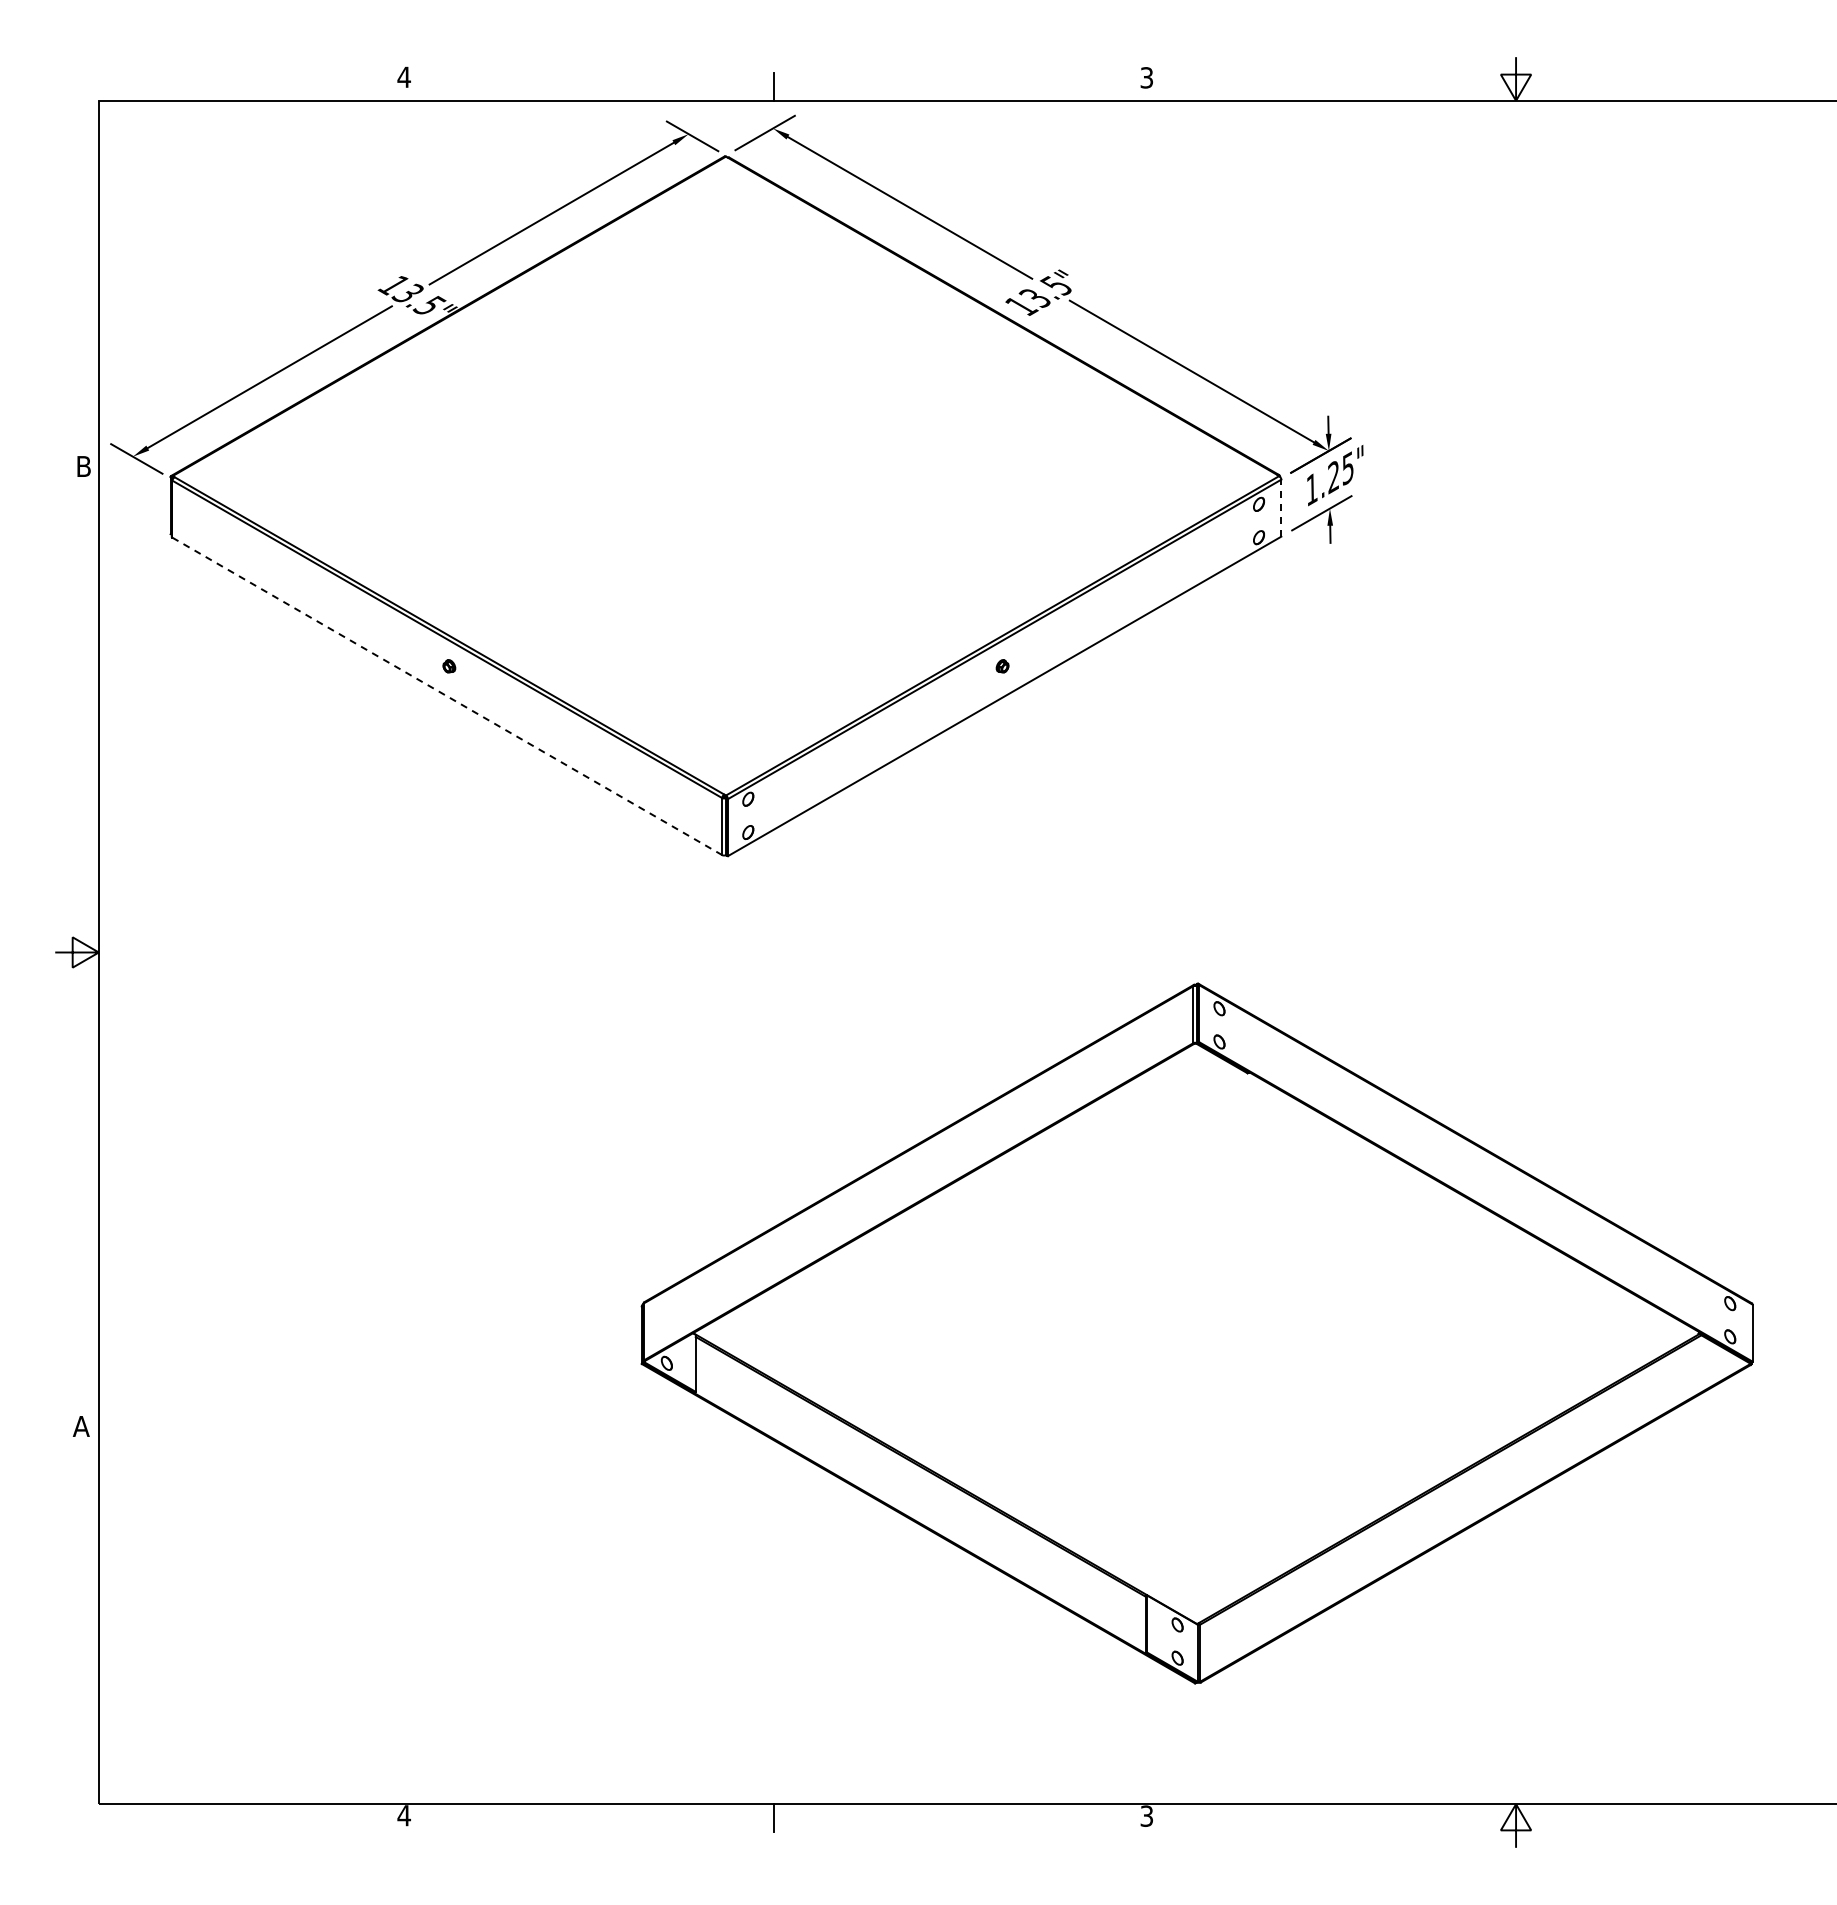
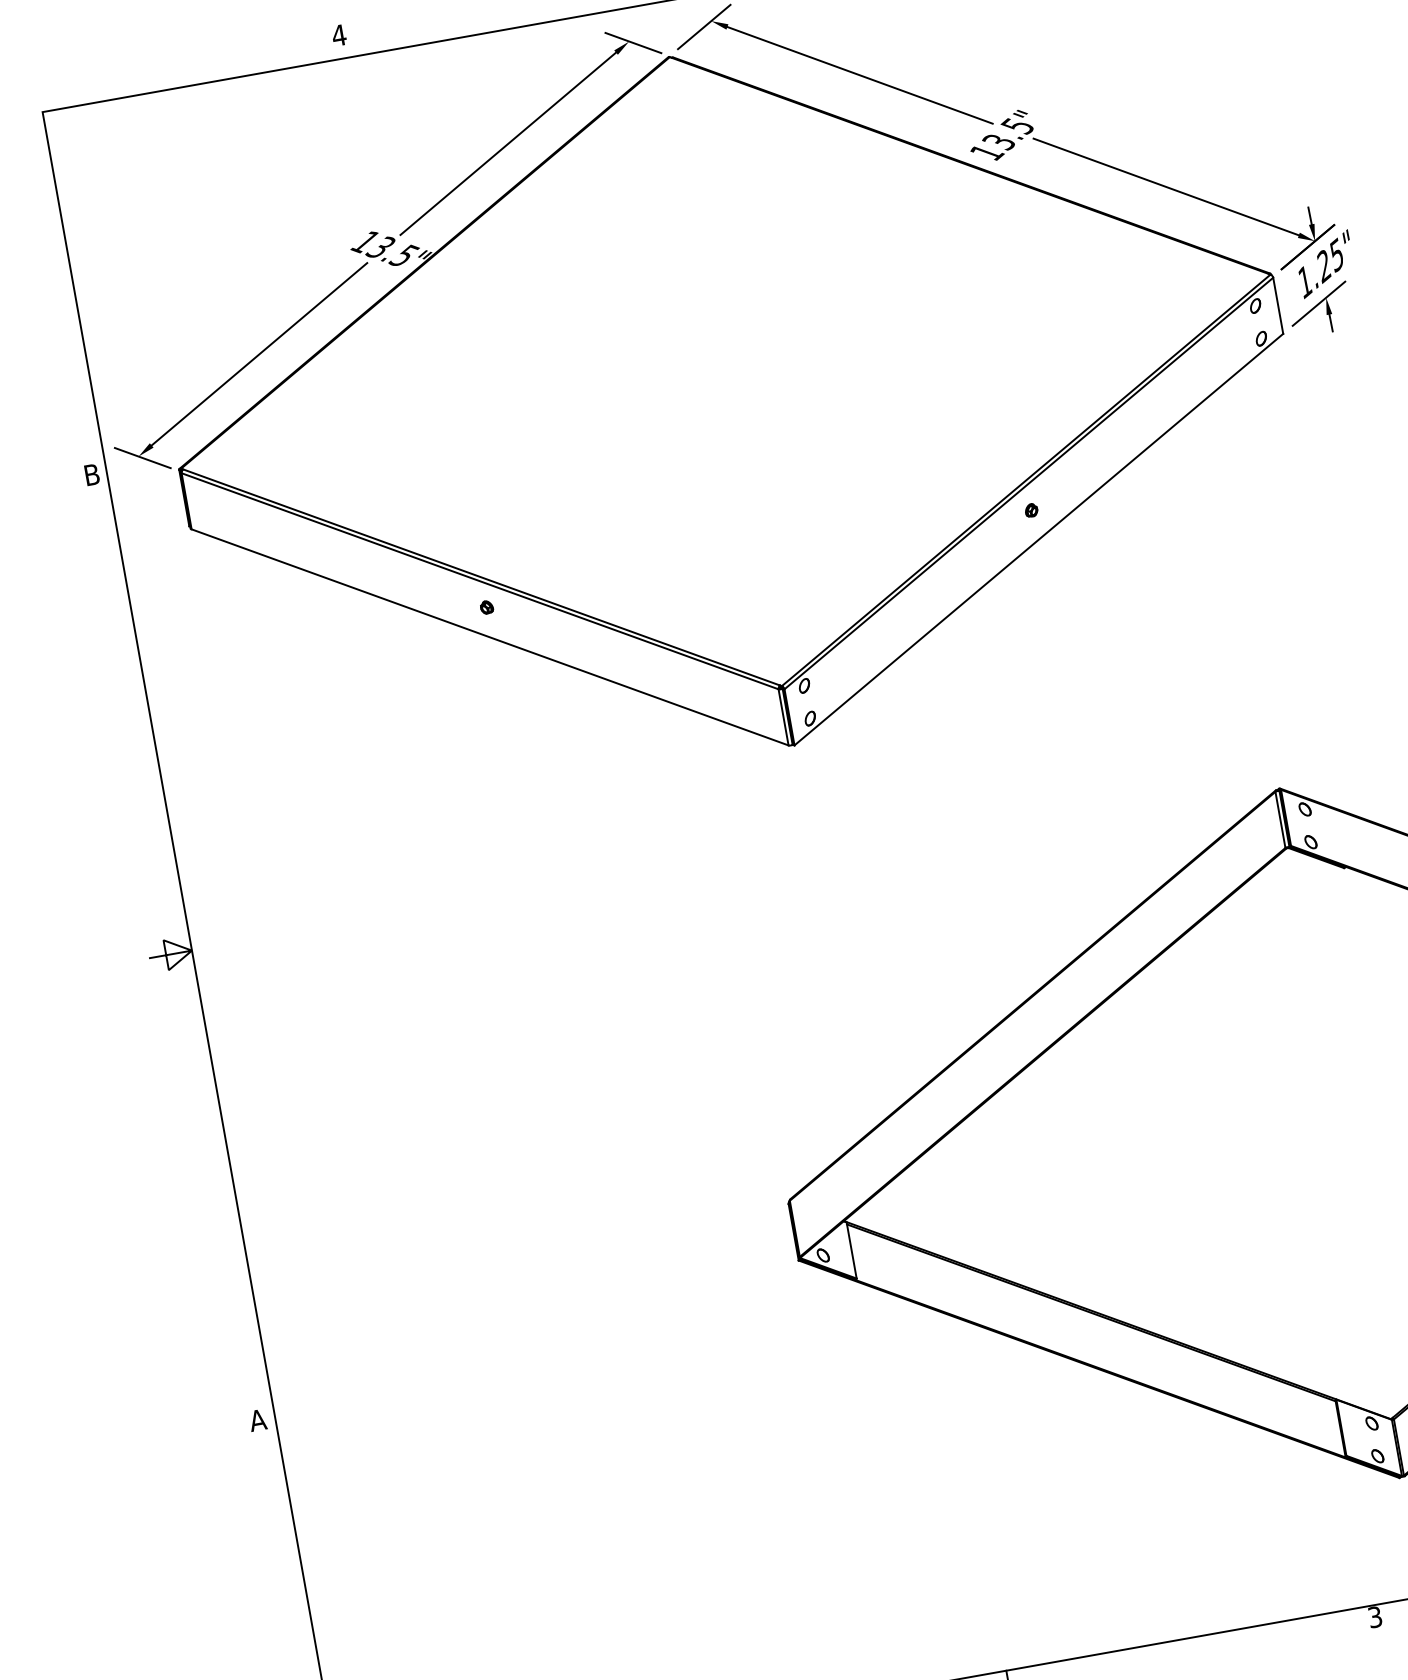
line: (1281, 508) -> (1278, 306), dashed -> solid
line: (447, 696) -> (490, 637), dashed -> solid

